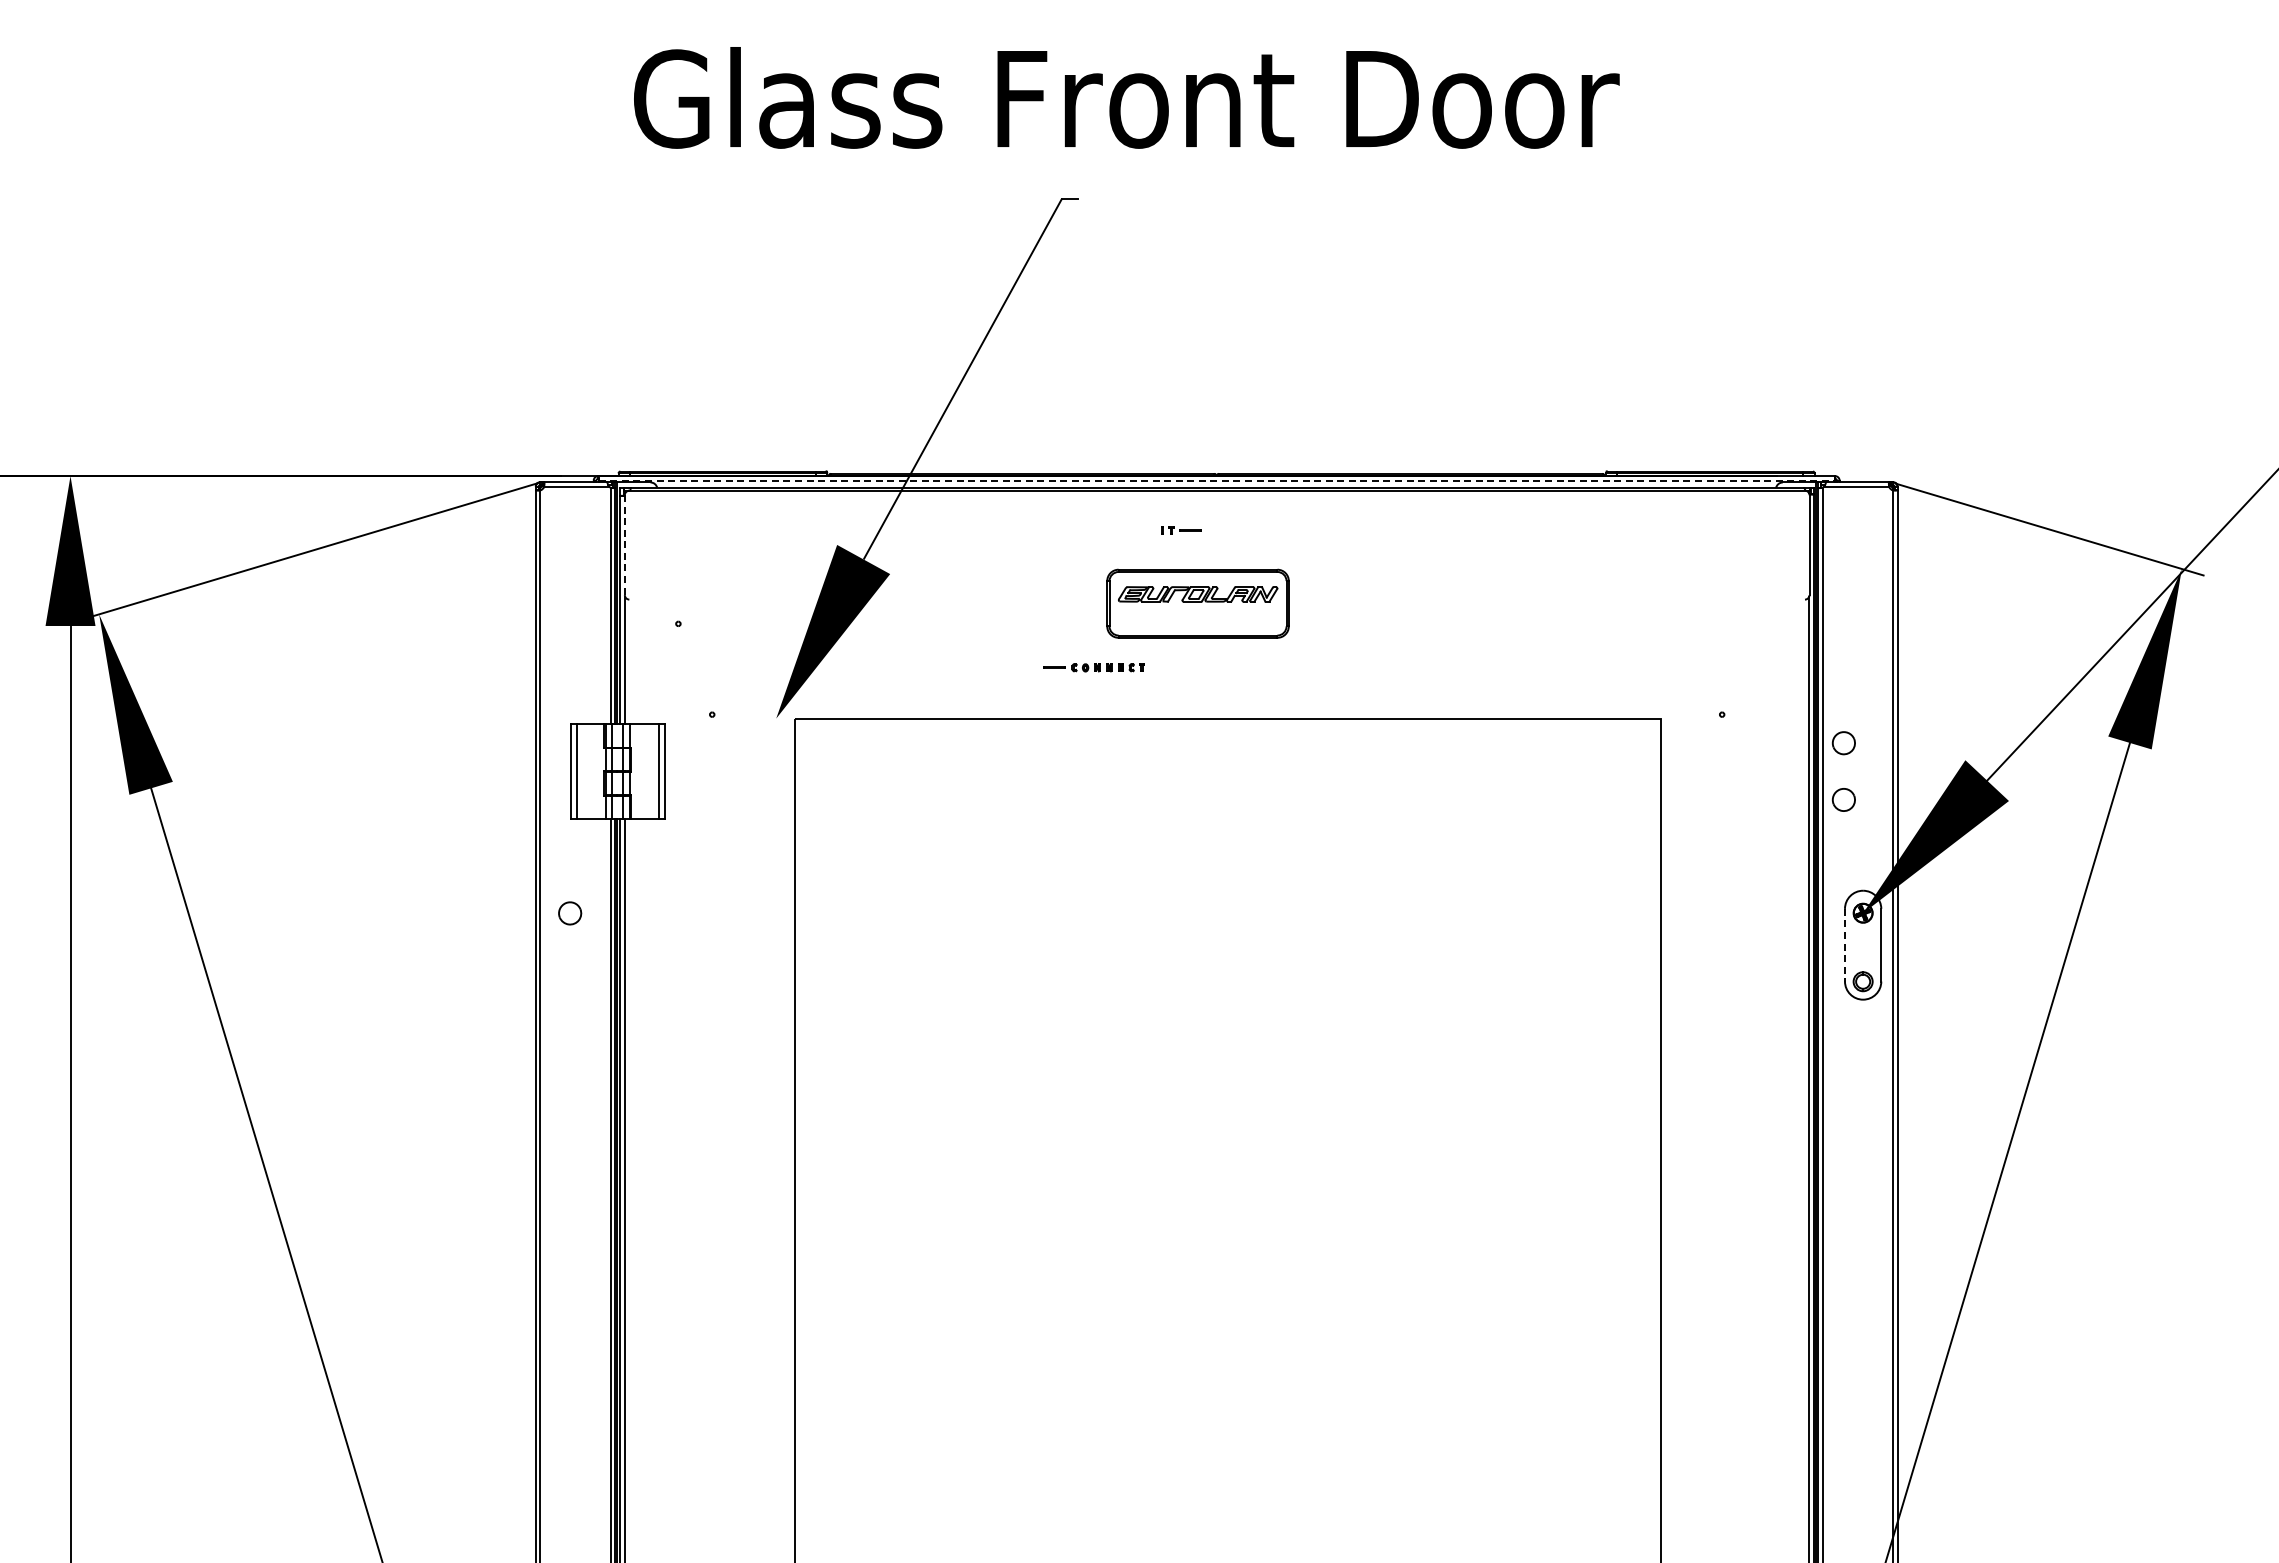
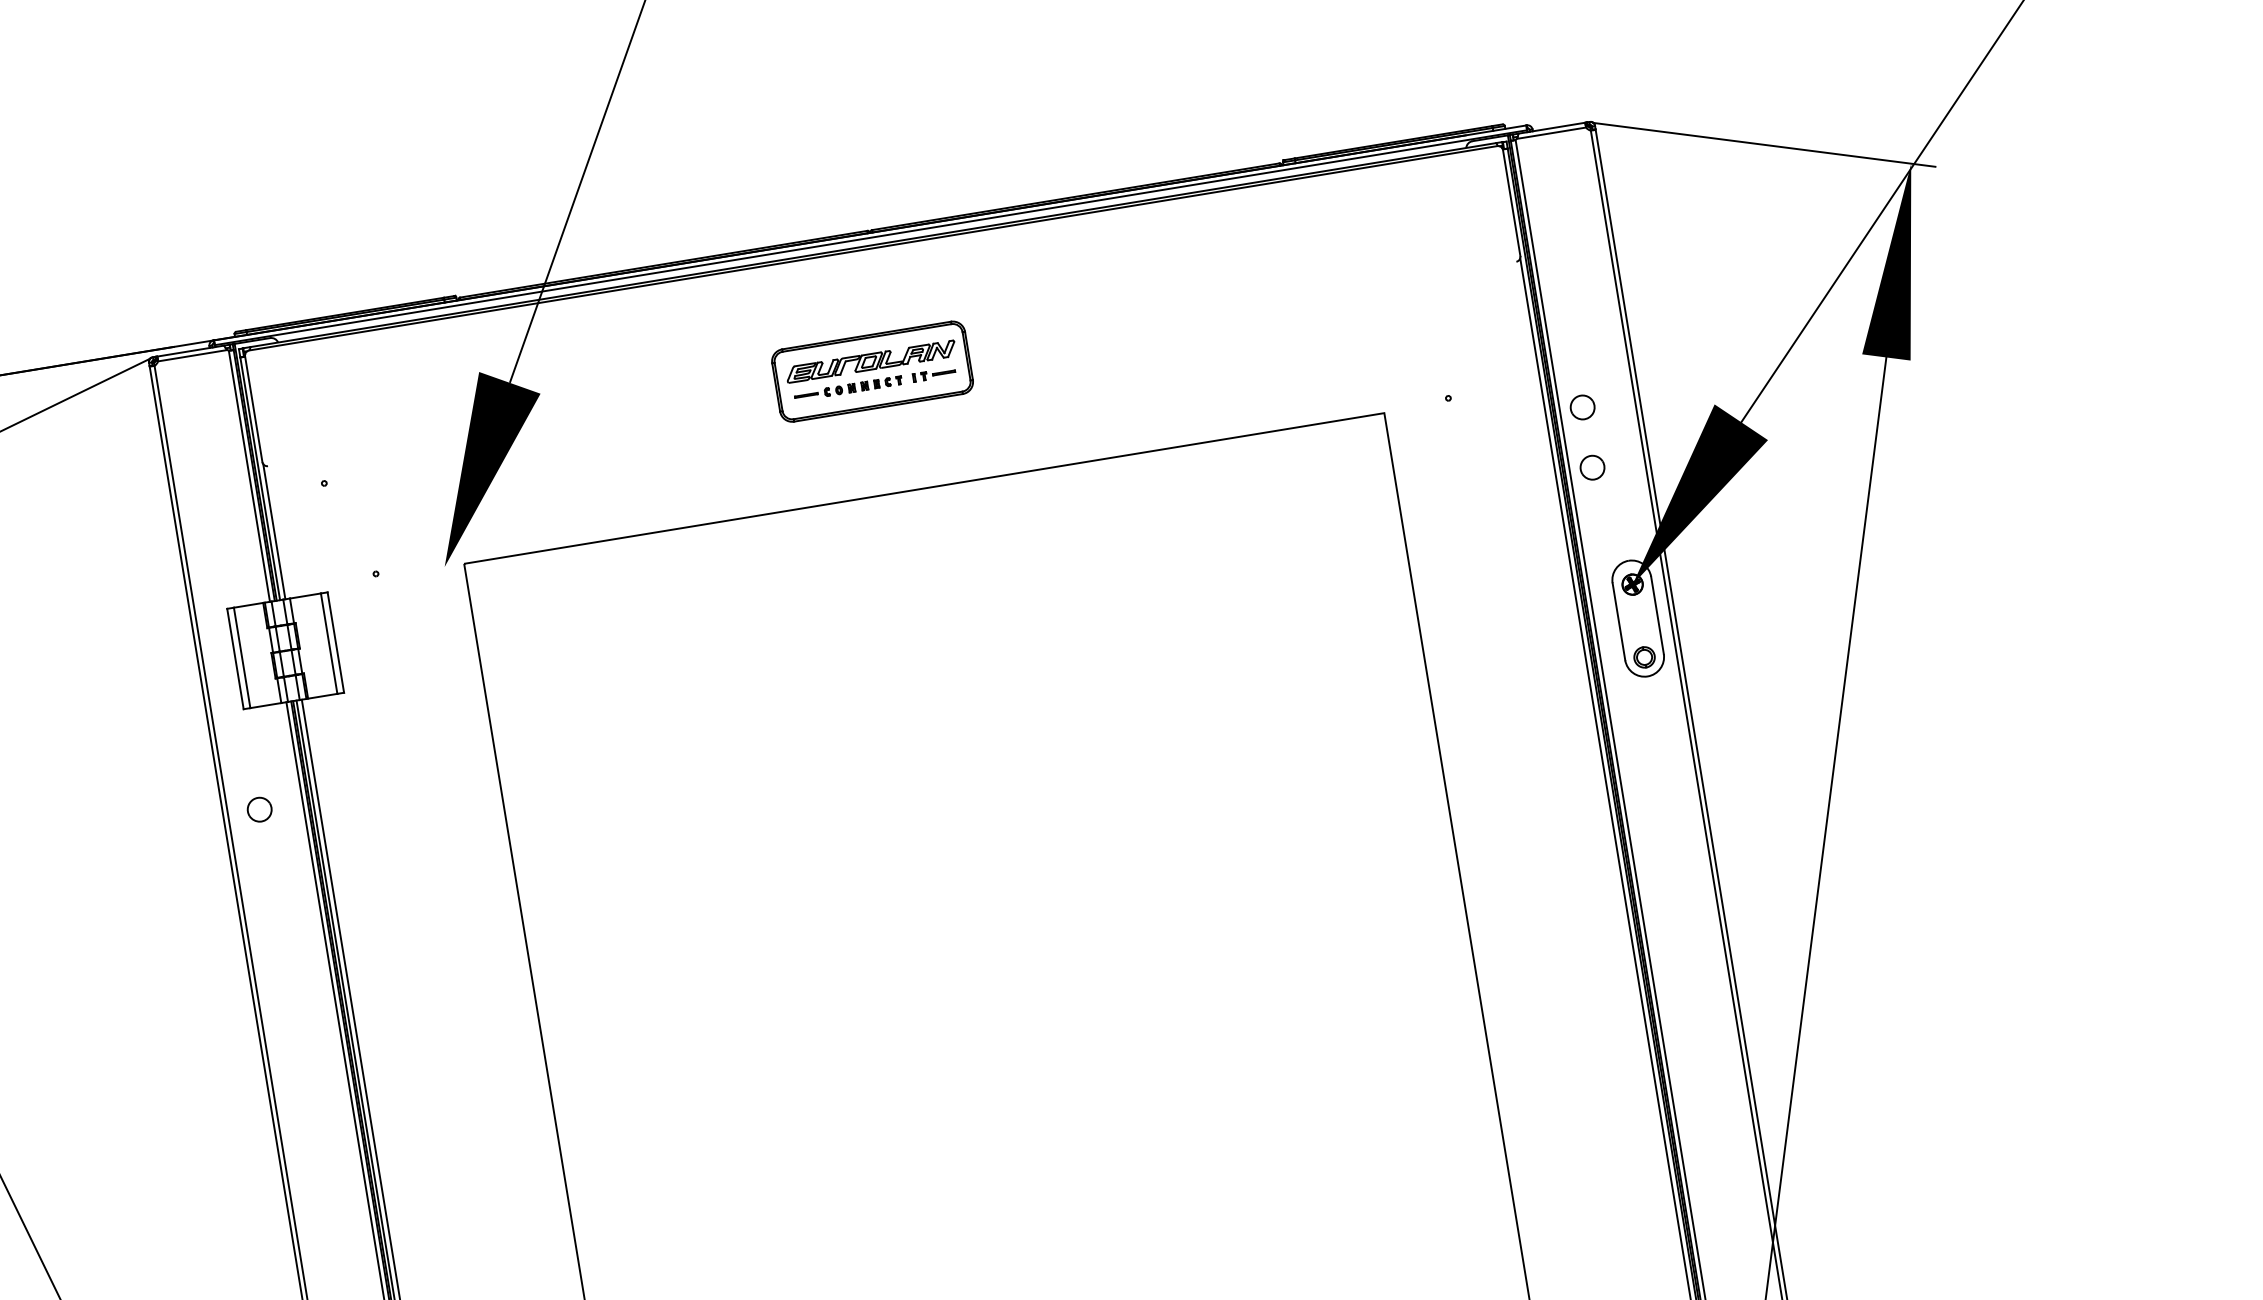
line: (1216, 480) -> (870, 237), dashed -> solid
part: (1181, 530) -> (934, 374), moved
line: (624, 545) -> (253, 409), dashed -> solid
part: (1093, 667) -> (847, 388), moved
line: (1844, 945) -> (1618, 622), dashed -> solid

